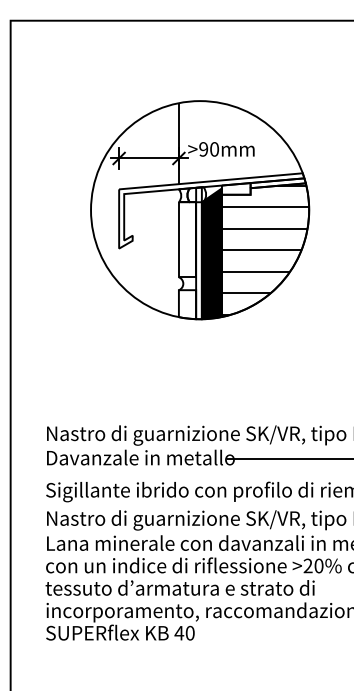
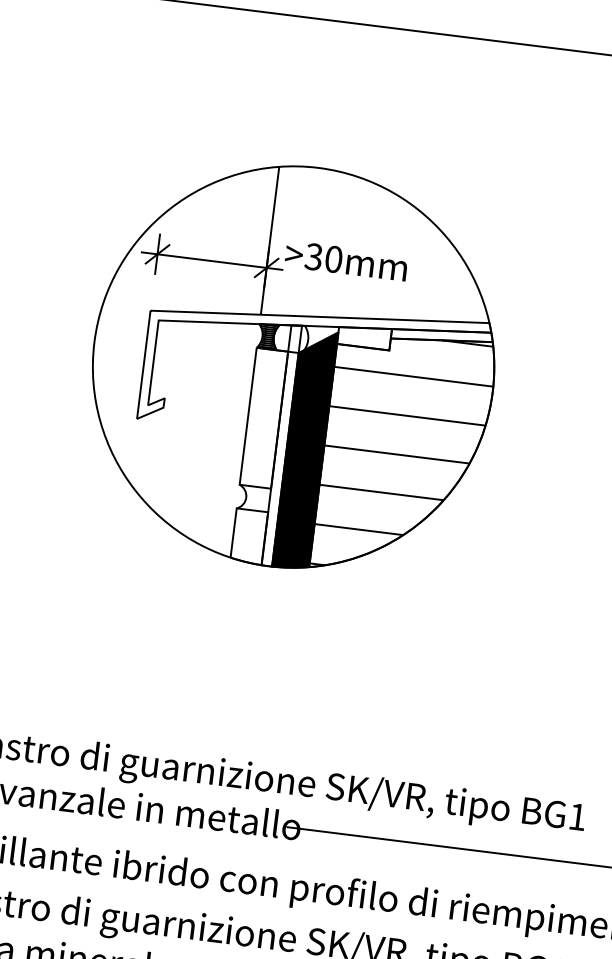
text: (203, 149) -> (313, 257), >90mm -> >30mm
hatch: (184, 195) -> (268, 336), added

